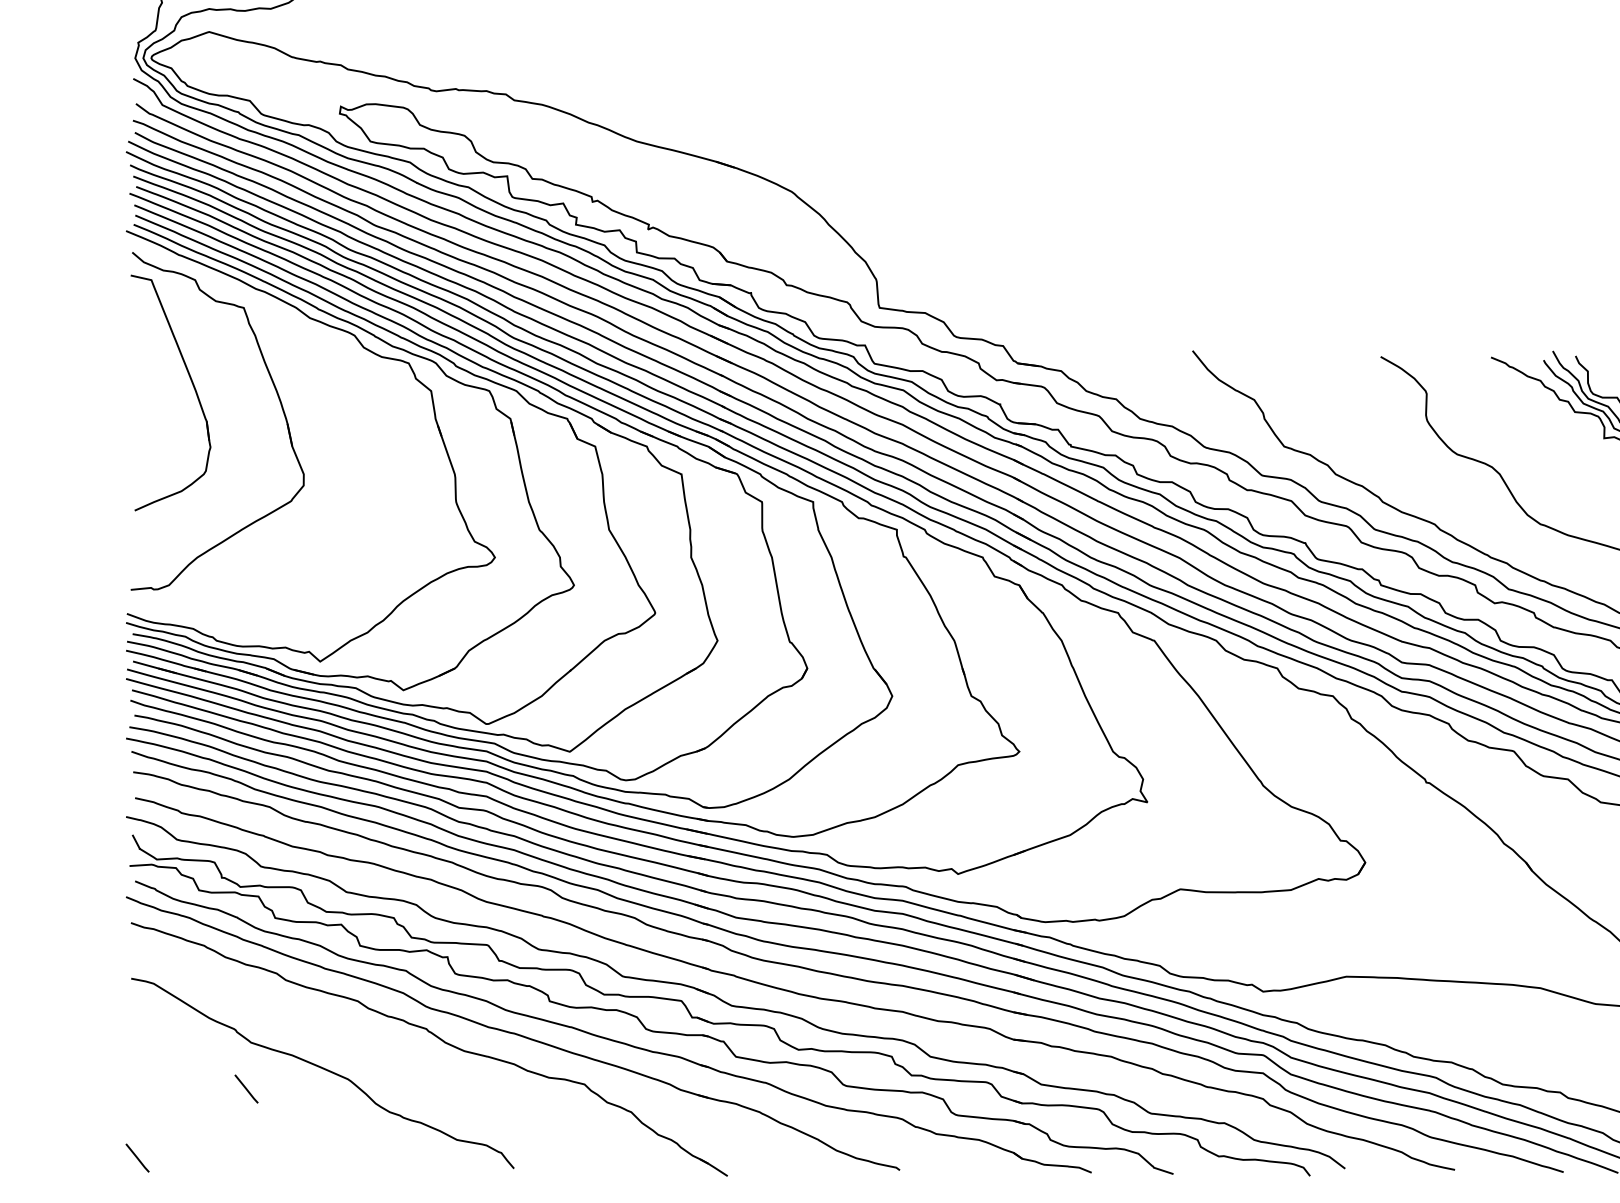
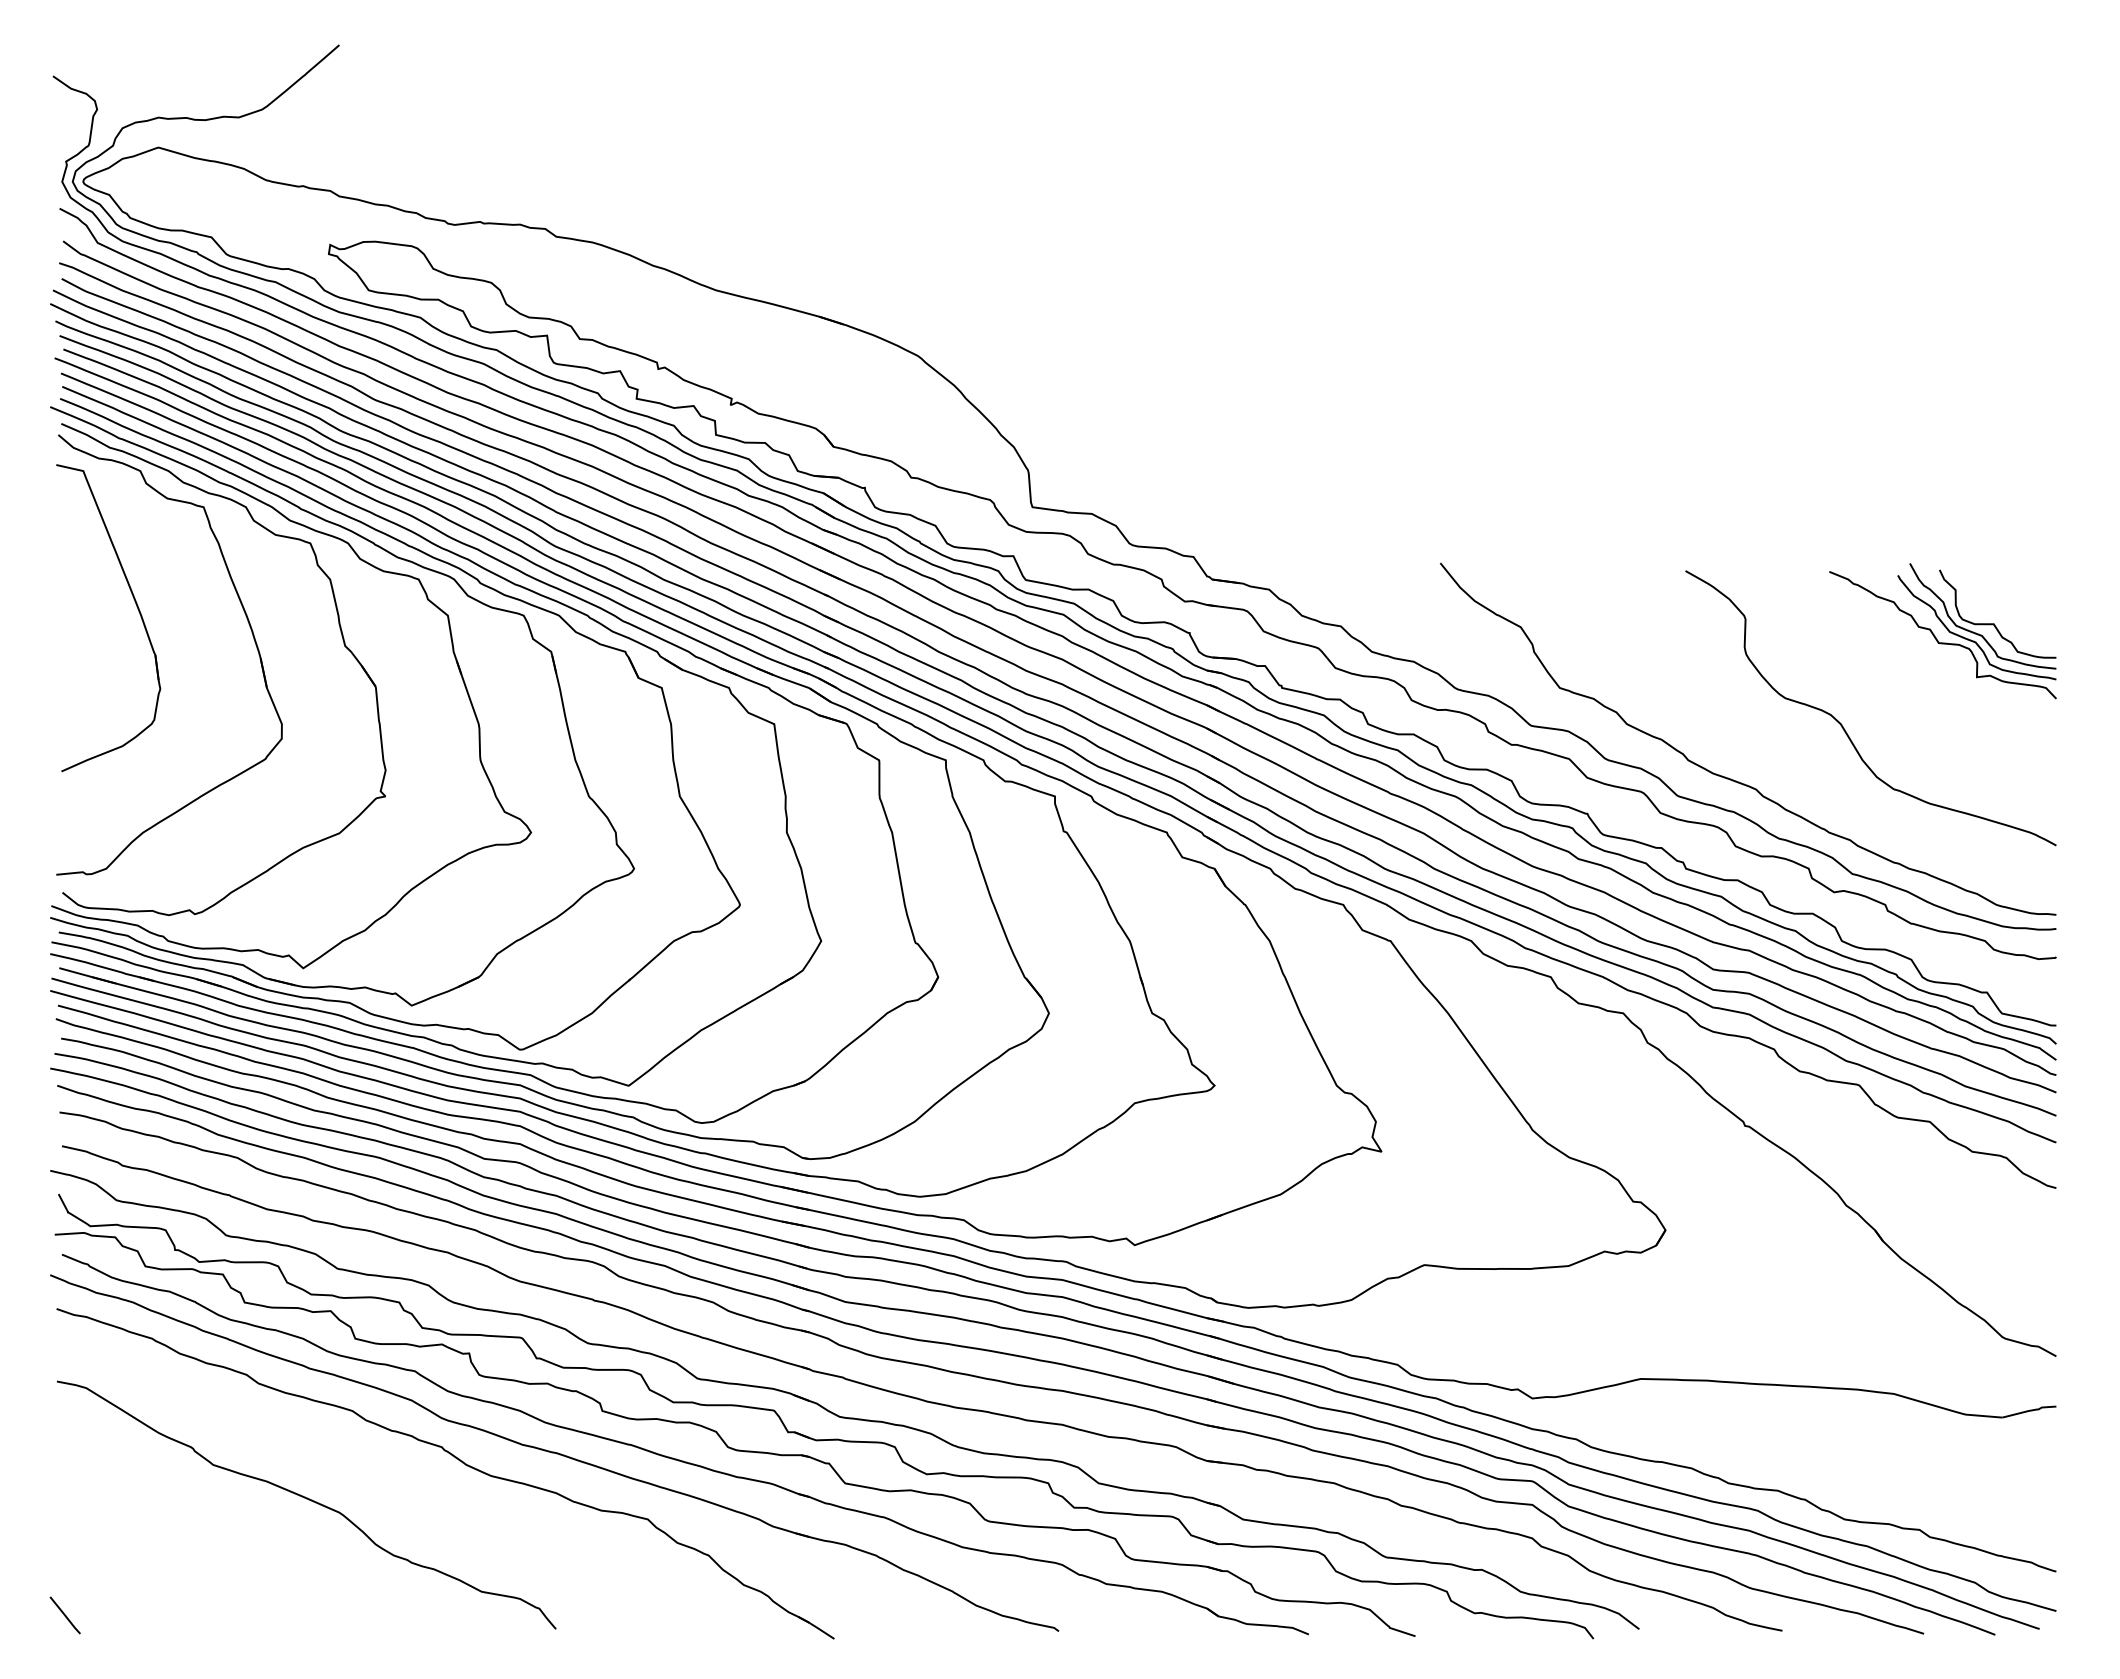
part: (350, 410) -> (342, 640), added
line: (245, 1089) -> (206, 1525), removed

